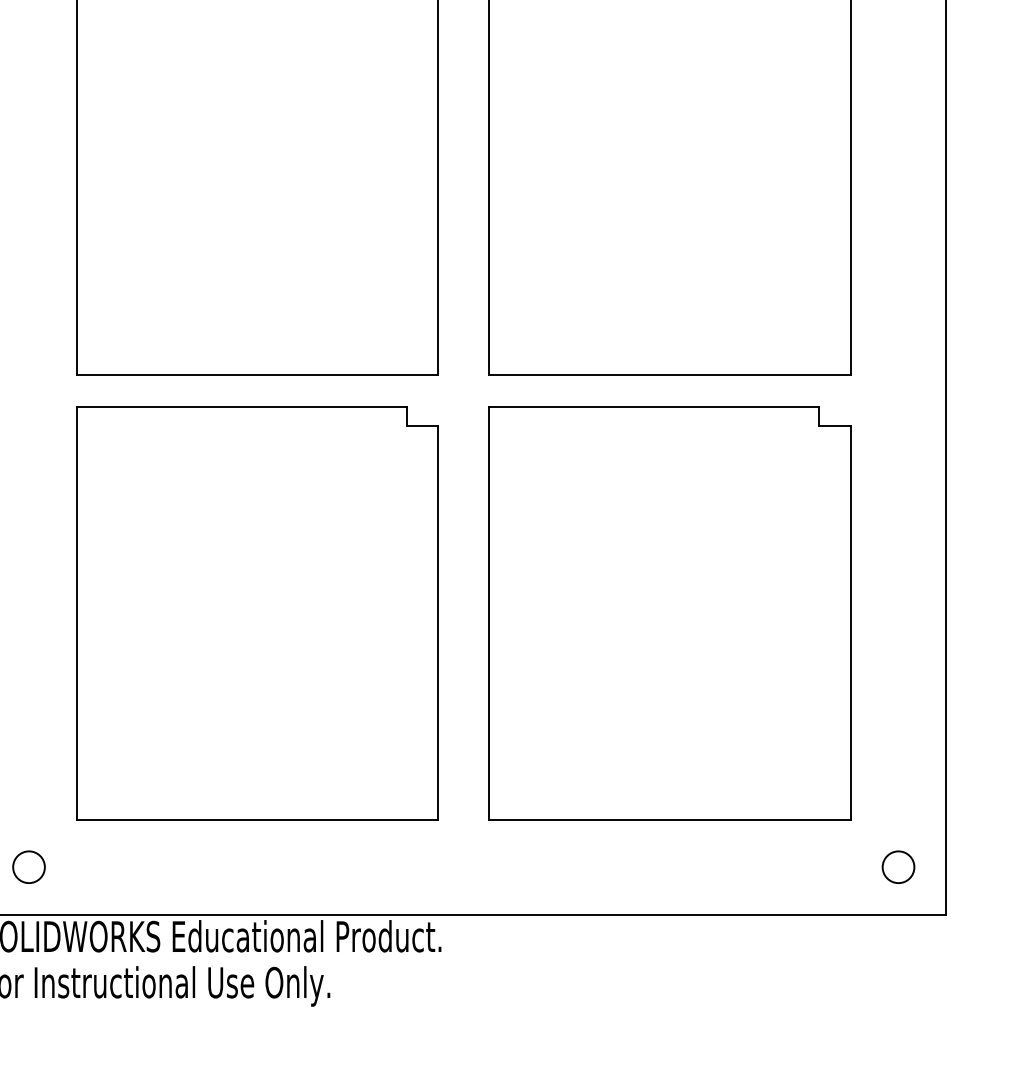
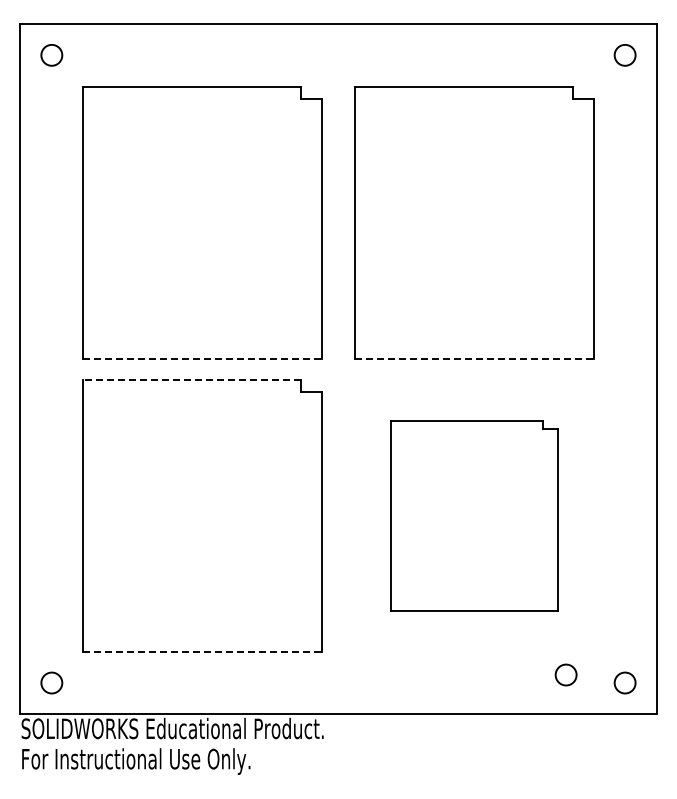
line: (259, 375) -> (203, 358), solid -> dashed
line: (670, 375) -> (474, 358), solid -> dashed
line: (242, 406) -> (192, 379), solid -> dashed
part: (670, 613) -> (474, 515), size x0.7
line: (259, 819) -> (203, 651), solid -> dashed
circle: (808, 854) -> (565, 674), added

